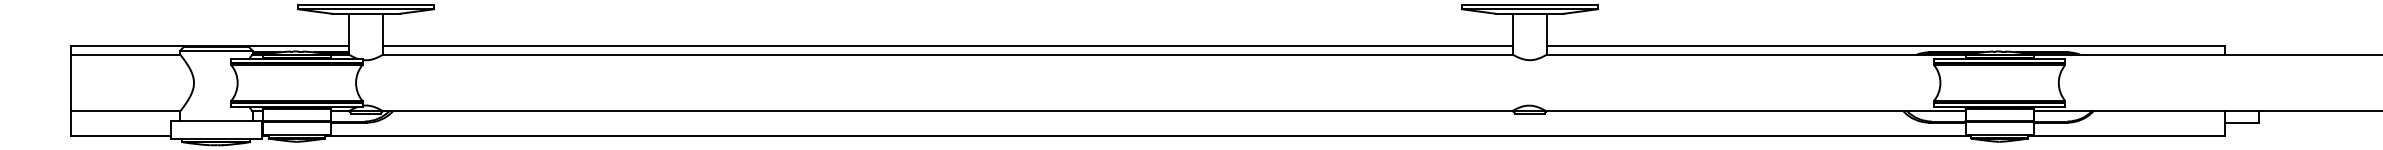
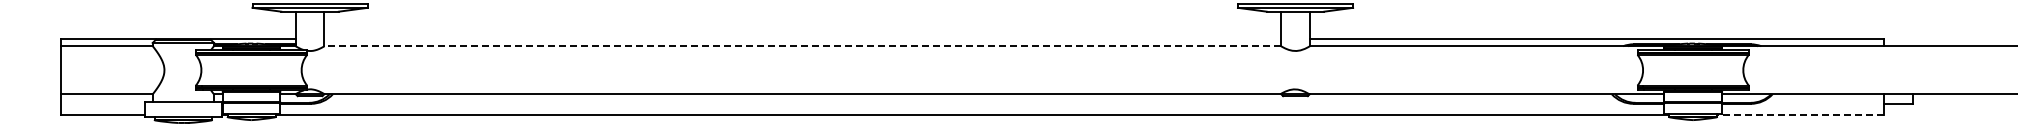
line: (947, 45) -> (802, 38), removed
line: (947, 54) -> (802, 46), solid -> dashed
line: (2126, 136) -> (1800, 115), solid -> dashed

